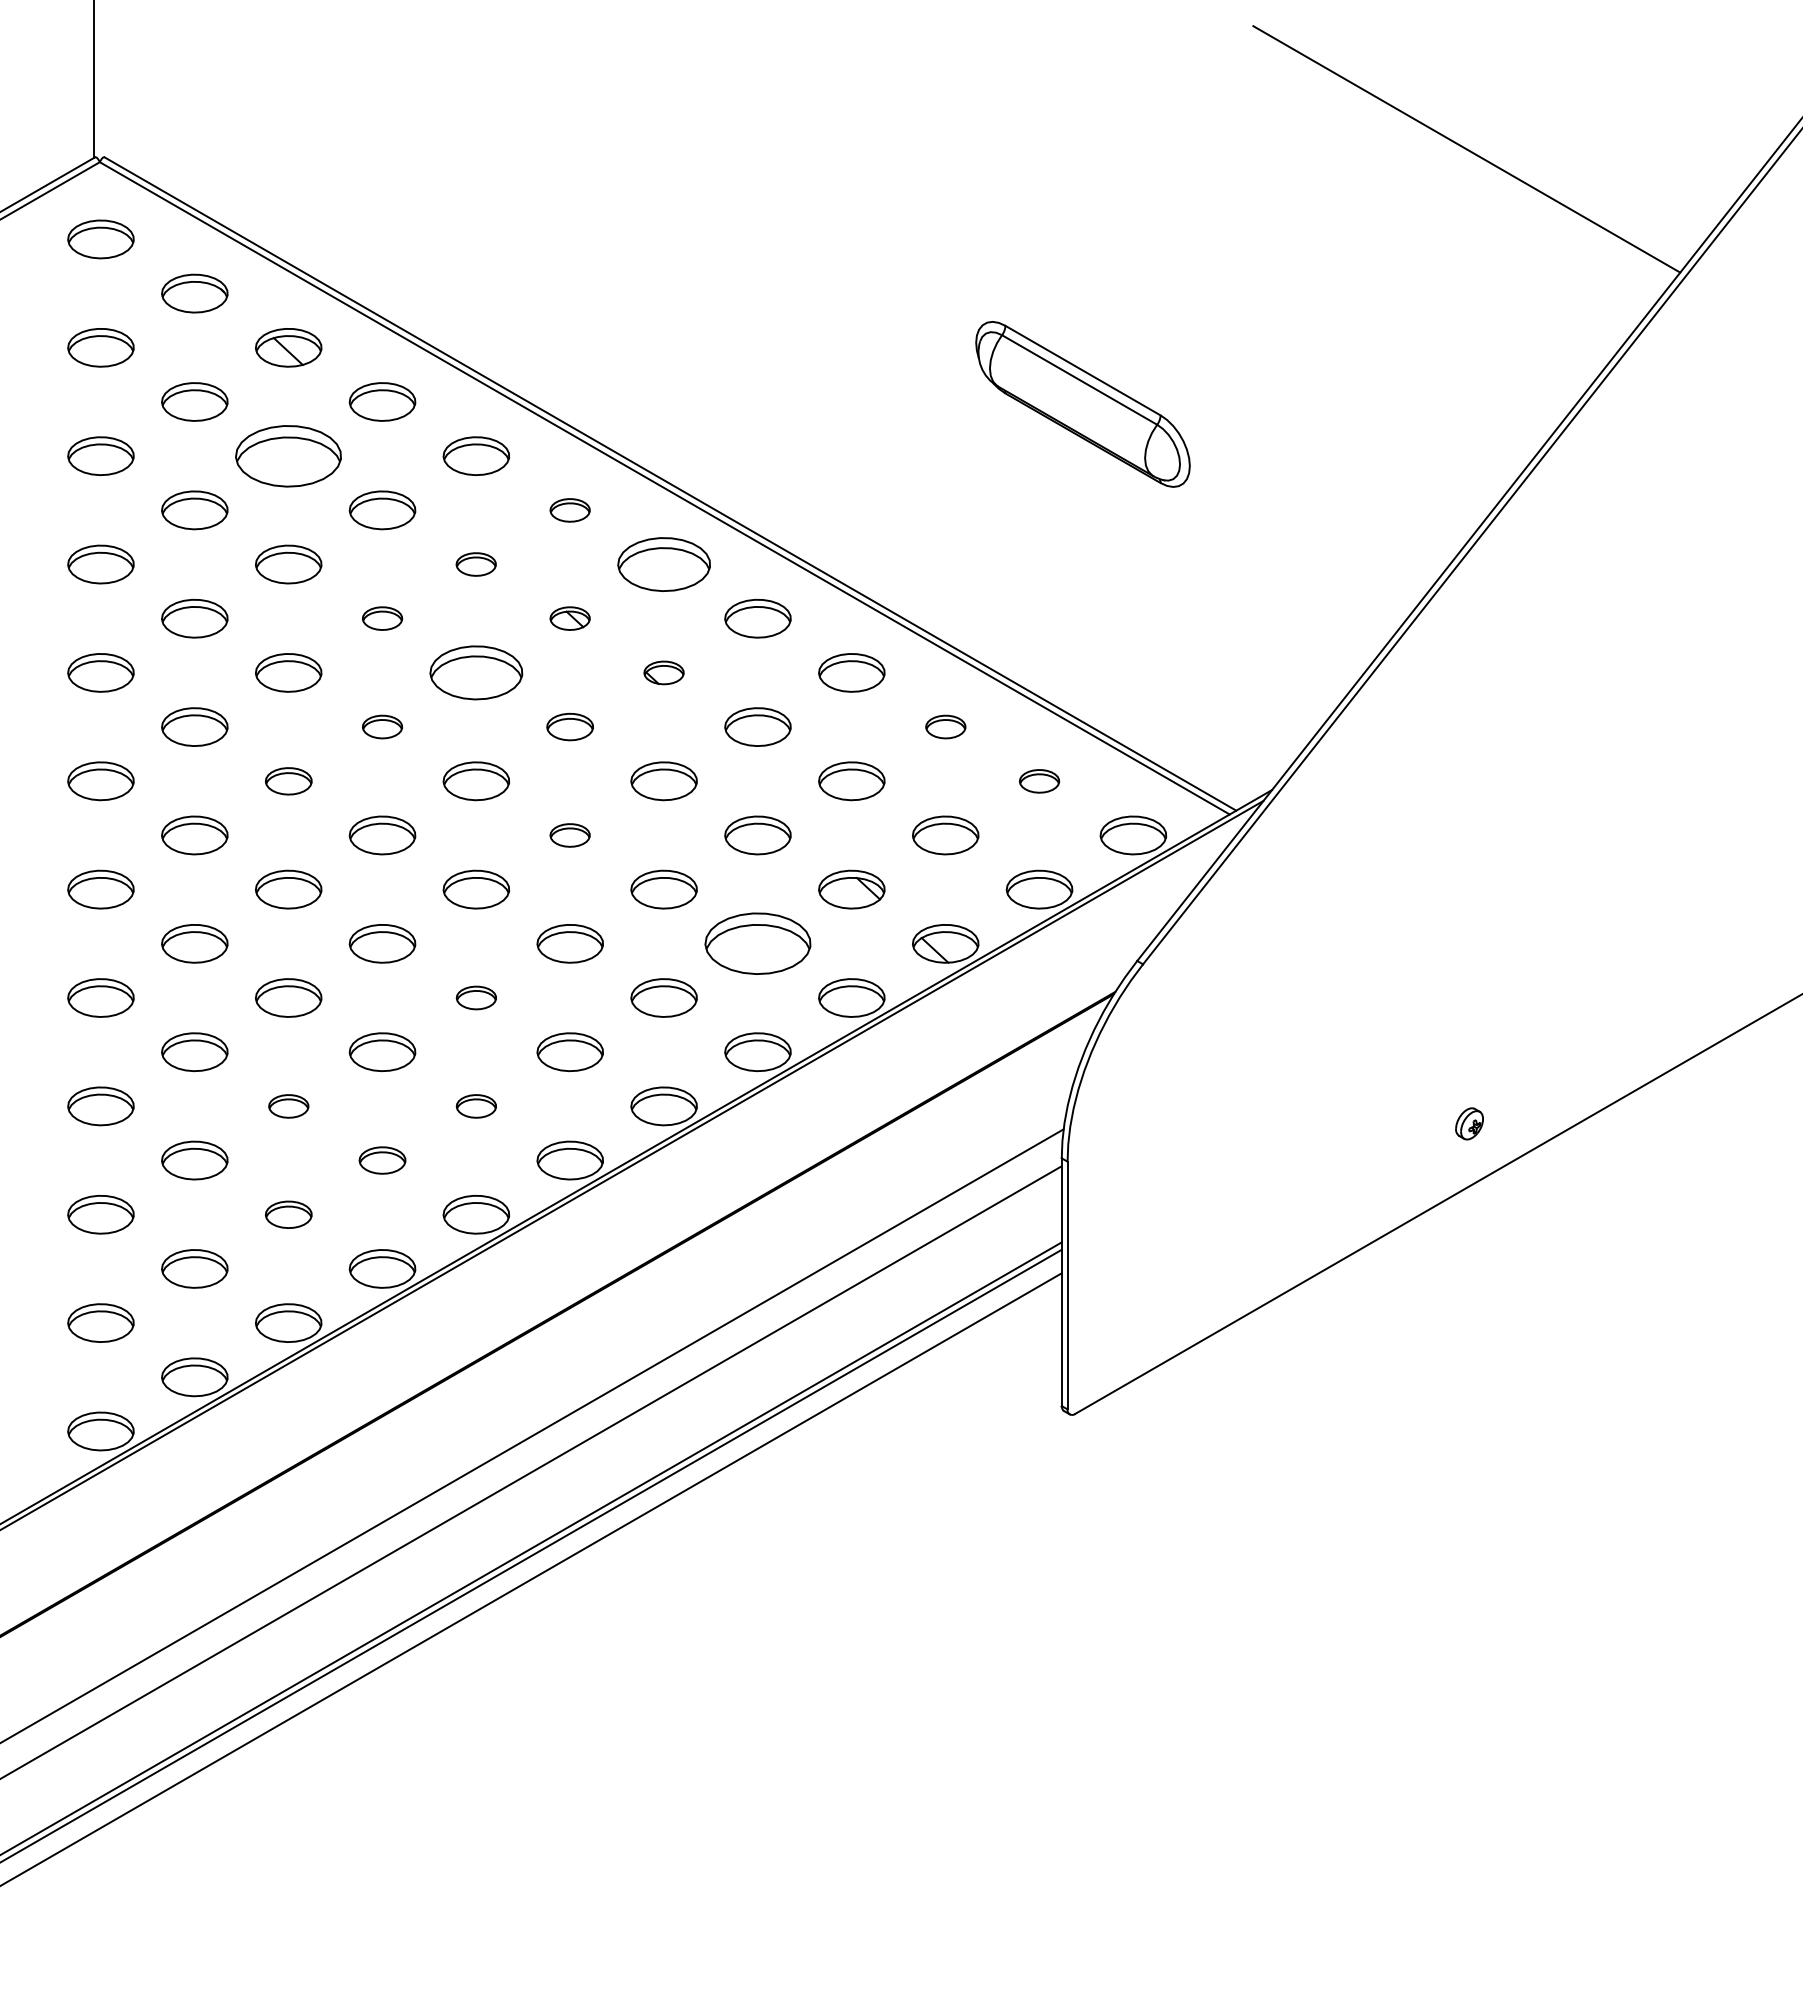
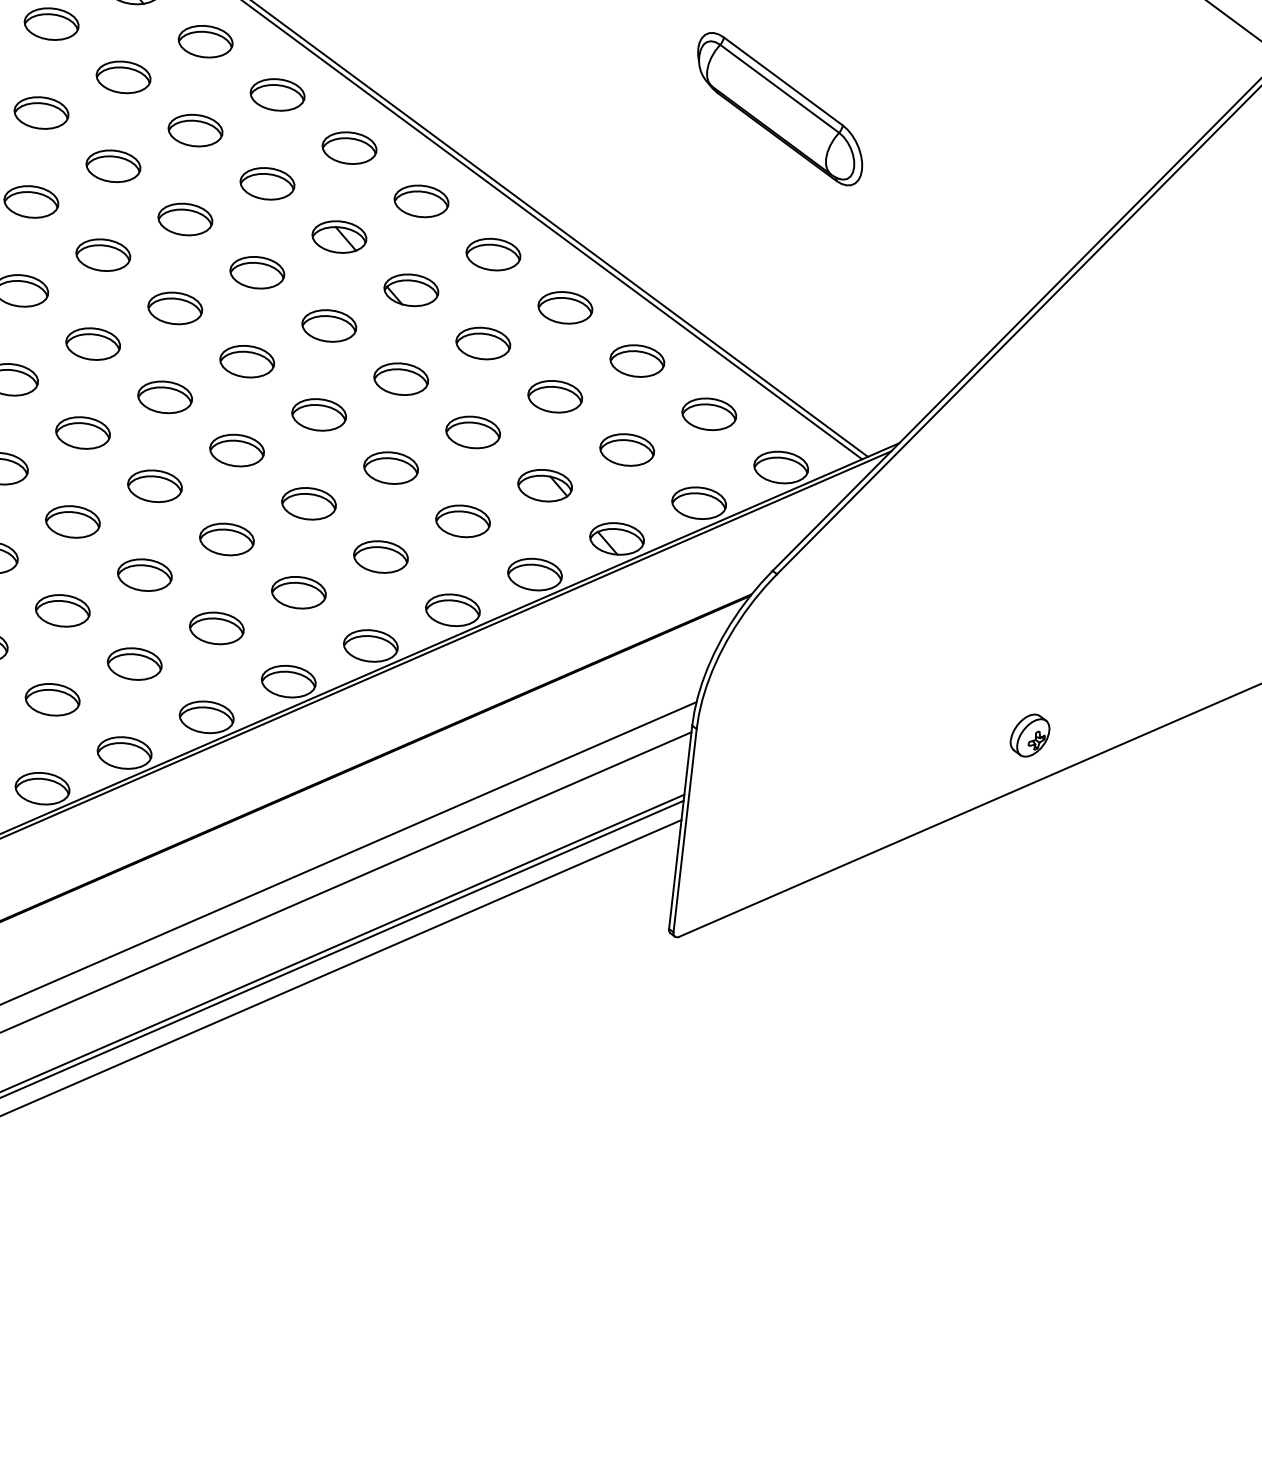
part: (288, 455) -> (123, 76), size x0.62
part: (569, 510) -> (348, 148), size x1.67
part: (475, 564) -> (266, 183), size x1.67
part: (663, 564) -> (420, 201), size x0.71
part: (382, 618) -> (185, 219), size x1.67
part: (569, 618) -> (338, 236), size x1.67
part: (476, 672) -> (257, 272), size x0.71
part: (663, 672) -> (410, 289), size x1.67
part: (382, 726) -> (175, 307), size x1.67
part: (569, 726) -> (328, 325), size x1.43
part: (945, 726) -> (637, 360), size x1.67
part: (288, 781) -> (93, 344), size x1.43
part: (1039, 781) -> (709, 414), size x1.67
part: (569, 835) -> (318, 414), size x1.67
part: (757, 943) -> (462, 521), size x0.62
part: (476, 997) -> (227, 539), size x1.67
part: (288, 1106) -> (62, 610), size x1.67
part: (476, 1106) -> (216, 628), size x1.67
part: (1469, 1123) -> (1030, 735), size x1.67
part: (382, 1160) -> (134, 664), size x1.43
part: (288, 1214) -> (52, 699), size x1.43

